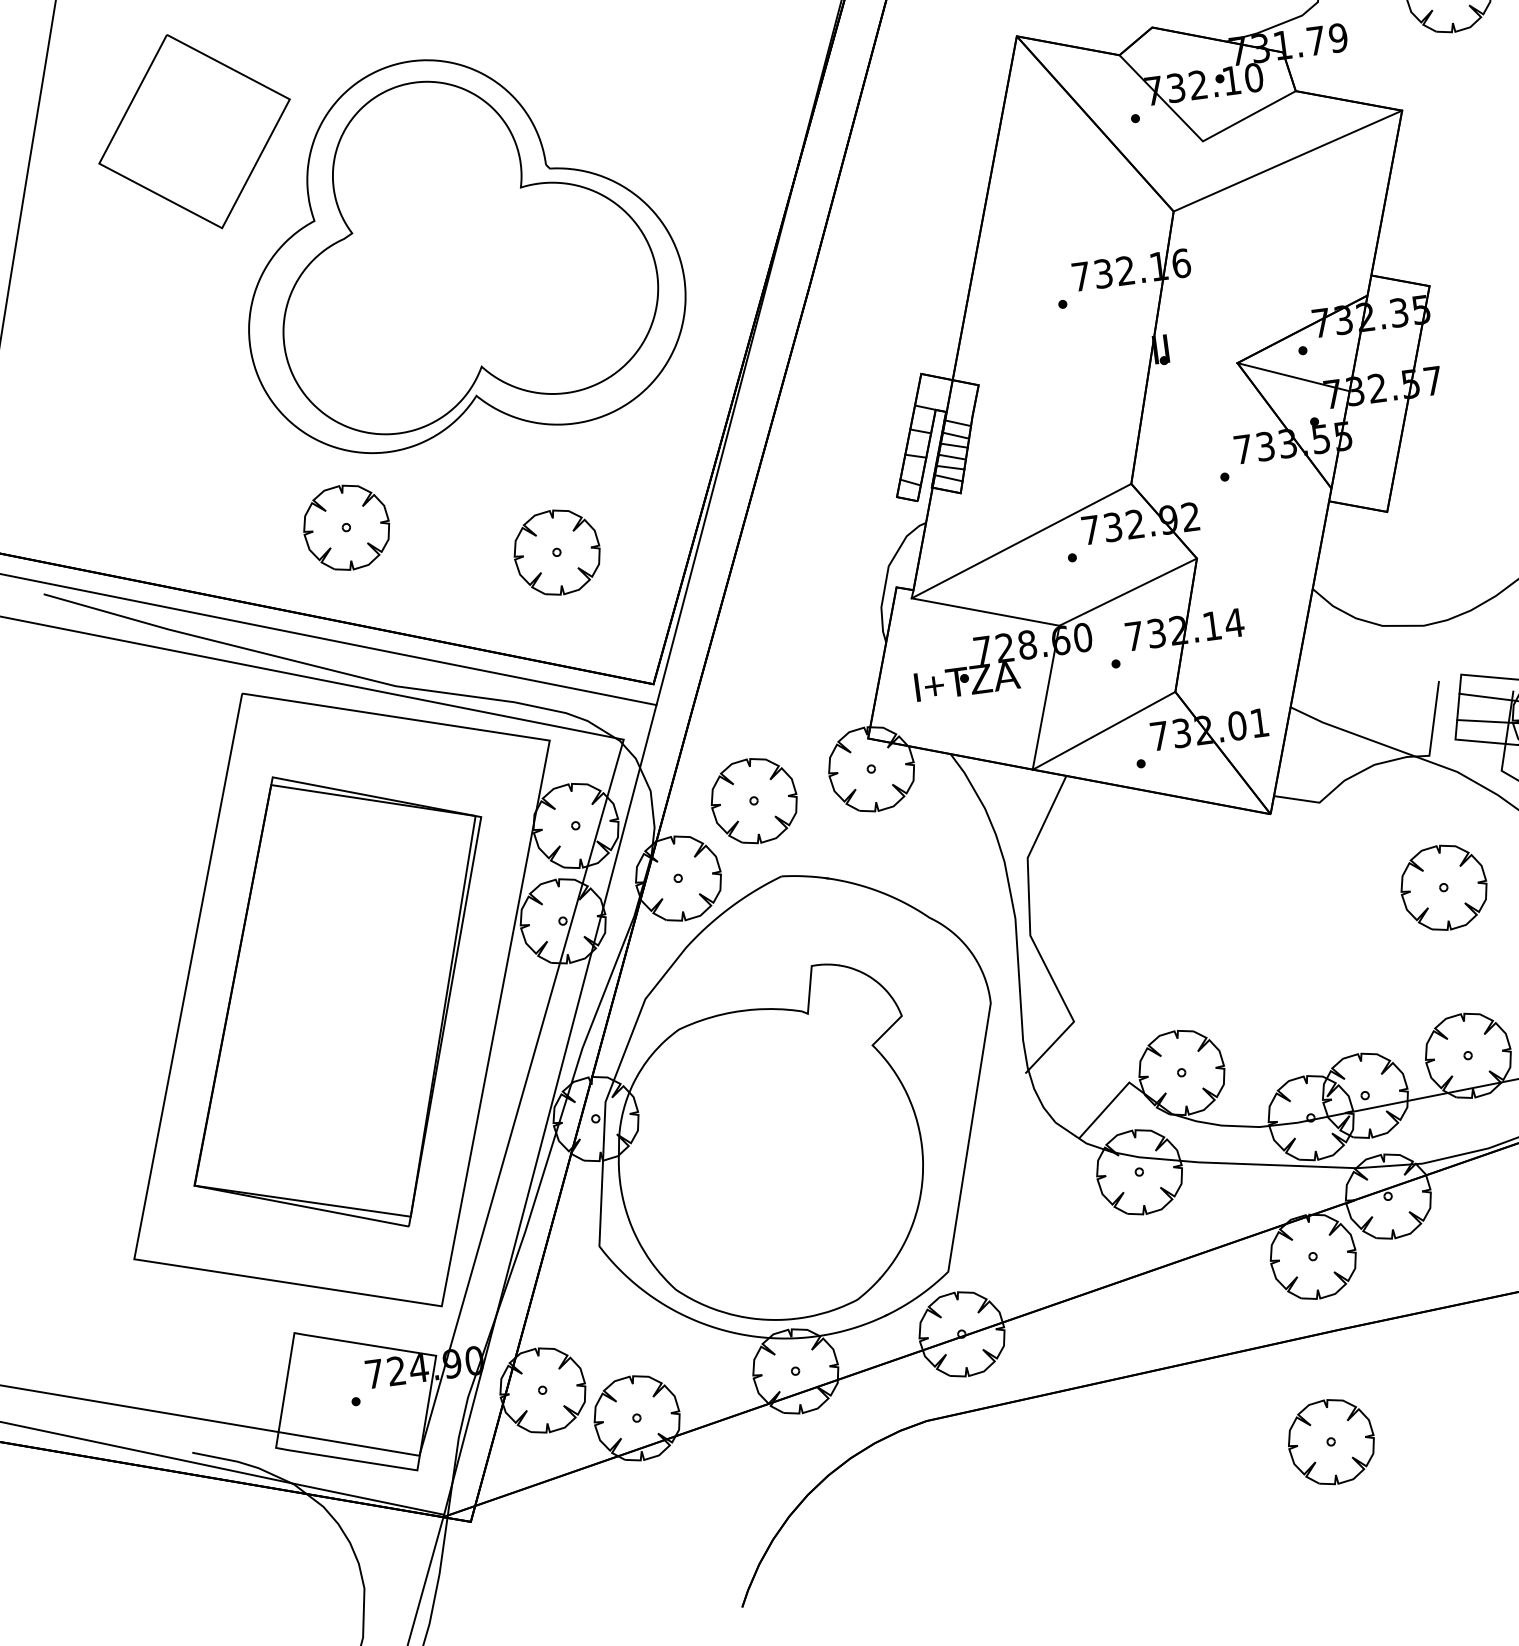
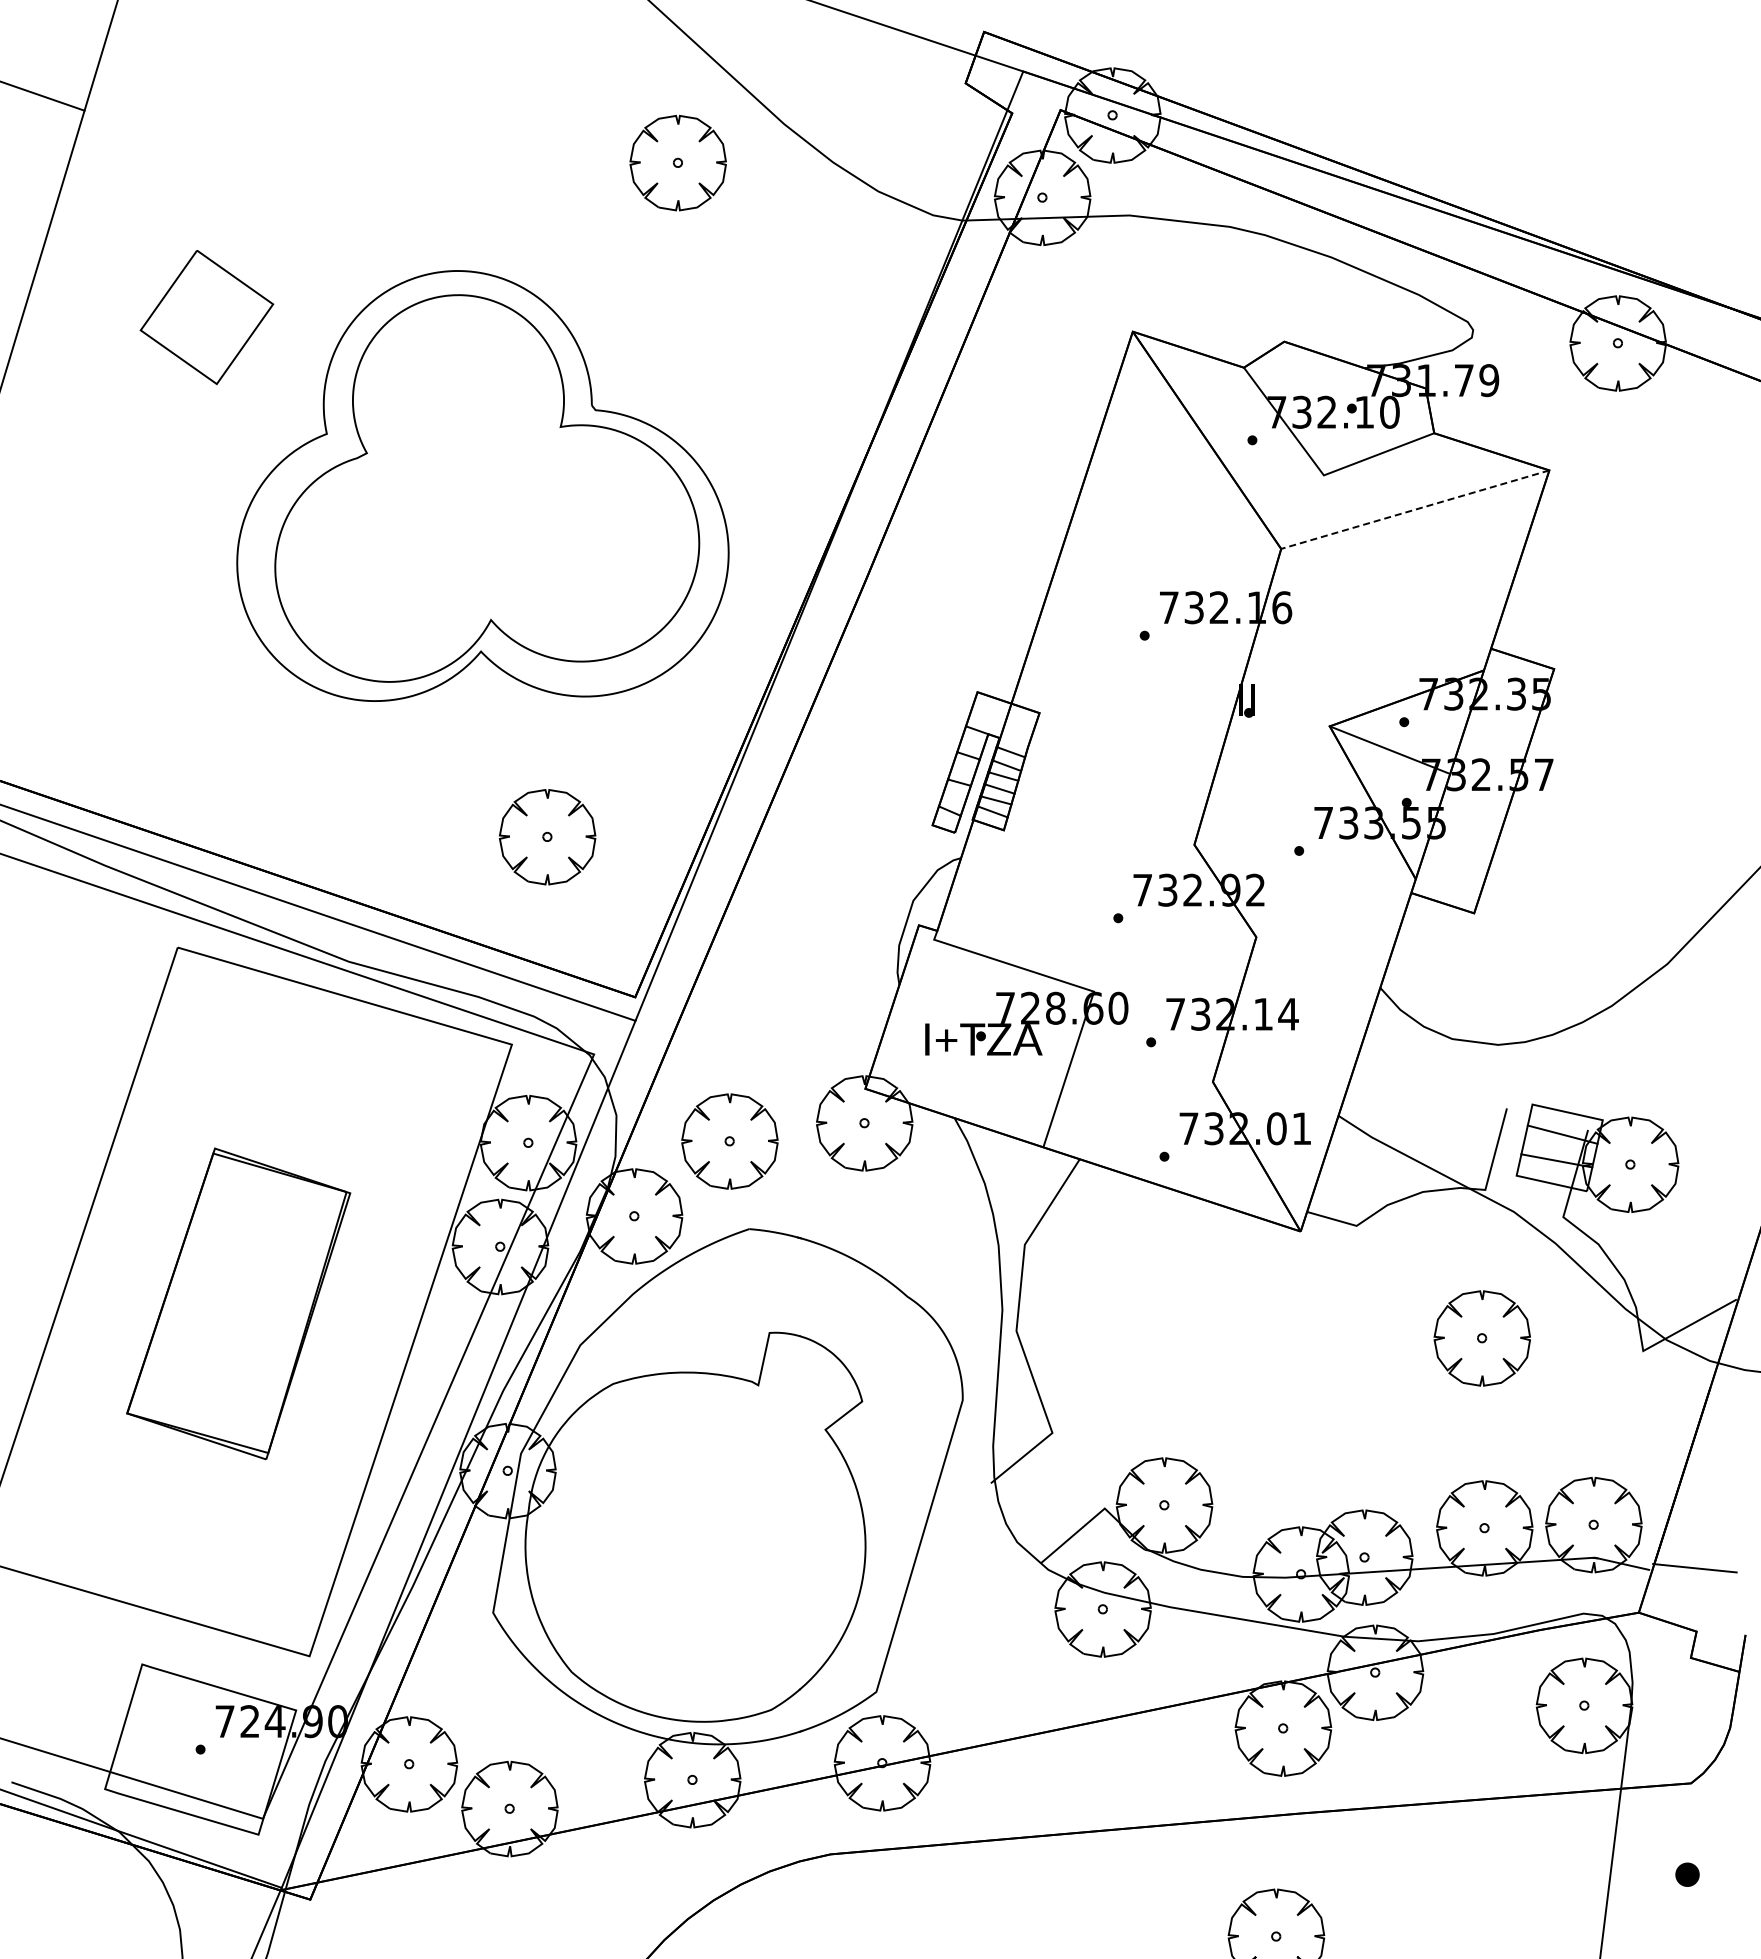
part: (194, 131) -> (206, 317), size x0.6
line: (1288, 160) -> (1415, 509), solid -> dashed
part: (346, 527) -> (317, 778), removed
line: (1021, 540) -> (1064, 891), removed
line: (1128, 592) -> (1175, 964), removed
line: (1103, 730) -> (1127, 1114), removed
part: (337, 1001) -> (238, 1303), size x0.6

